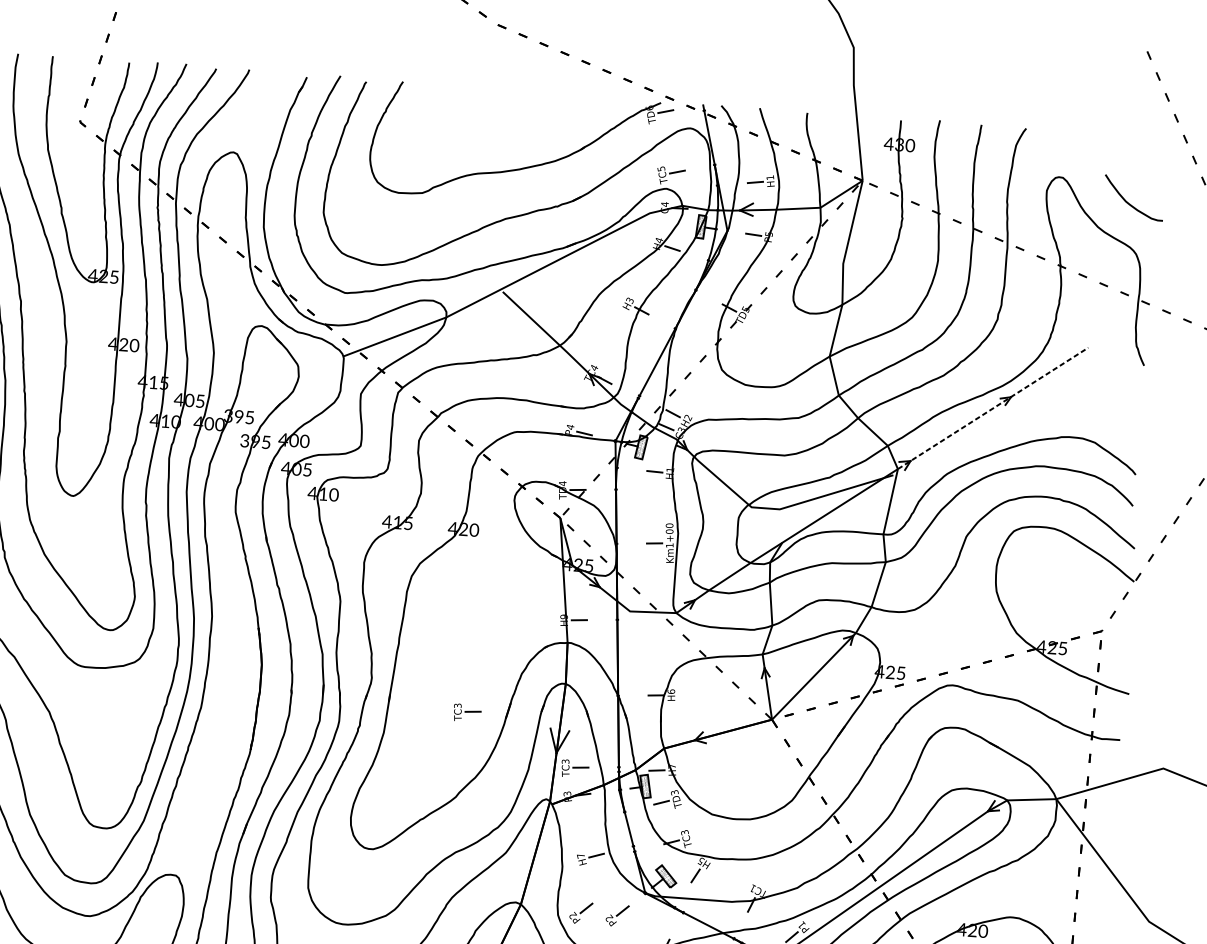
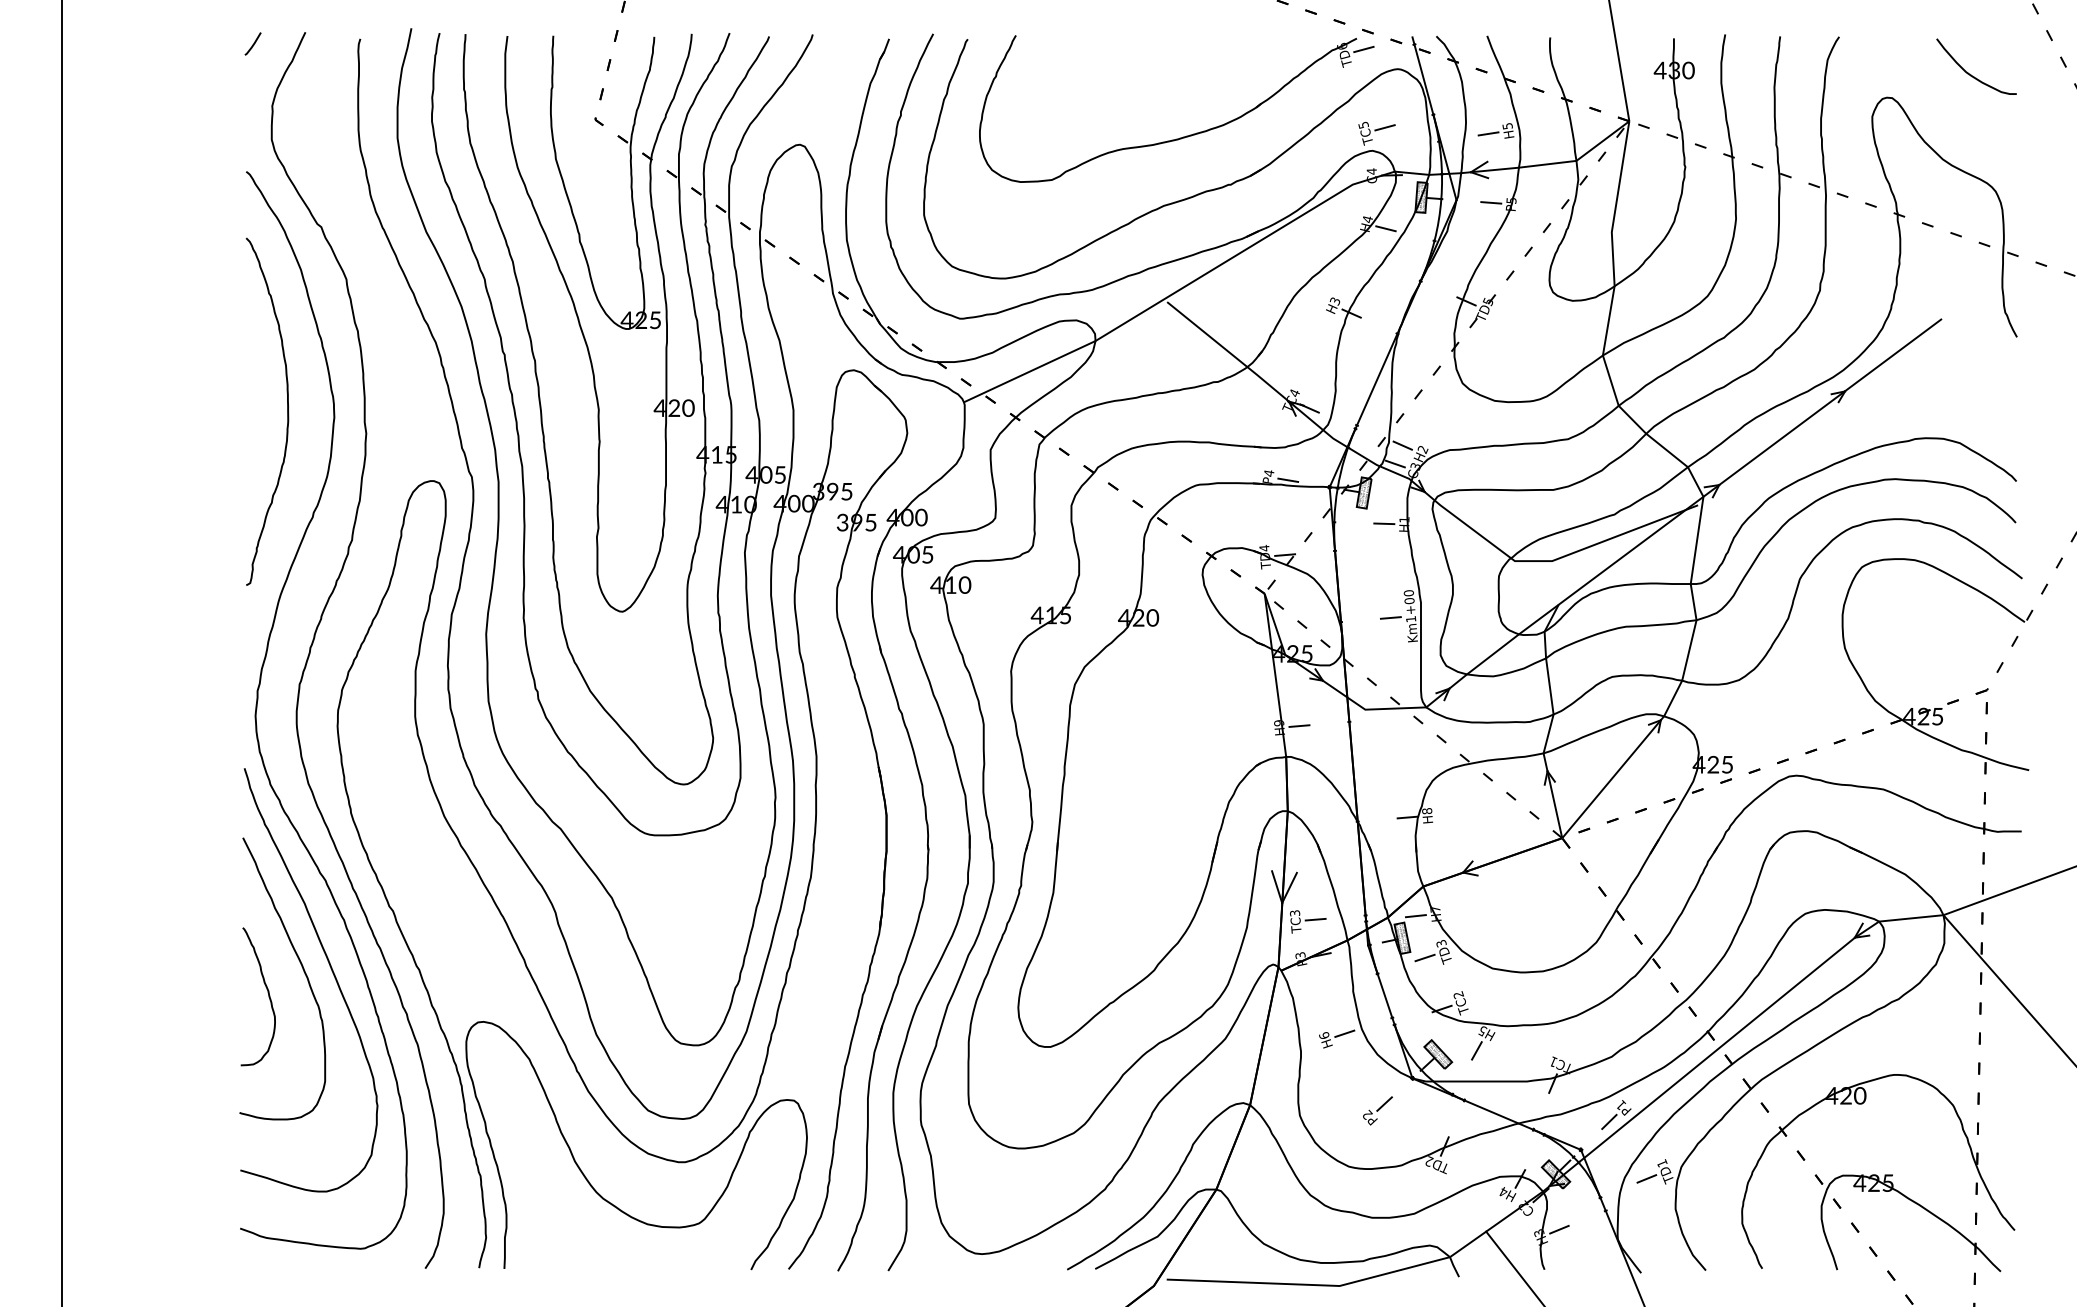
text: (770, 177) -> (1507, 125), H1 -> H5
curve: (1129, 203) -> (1971, 74), moved
line: (993, 408) -> (1822, 407), dashed -> solid
text: (671, 691) -> (1427, 811), H6 -> H8
part: (467, 712) -> (1161, 858), removed
text: (684, 832) -> (1458, 995), TC3 -> TC2
text: (581, 855) -> (1324, 1035), H7 -> H6
part: (580, 912) -> (1329, 1110), removed

